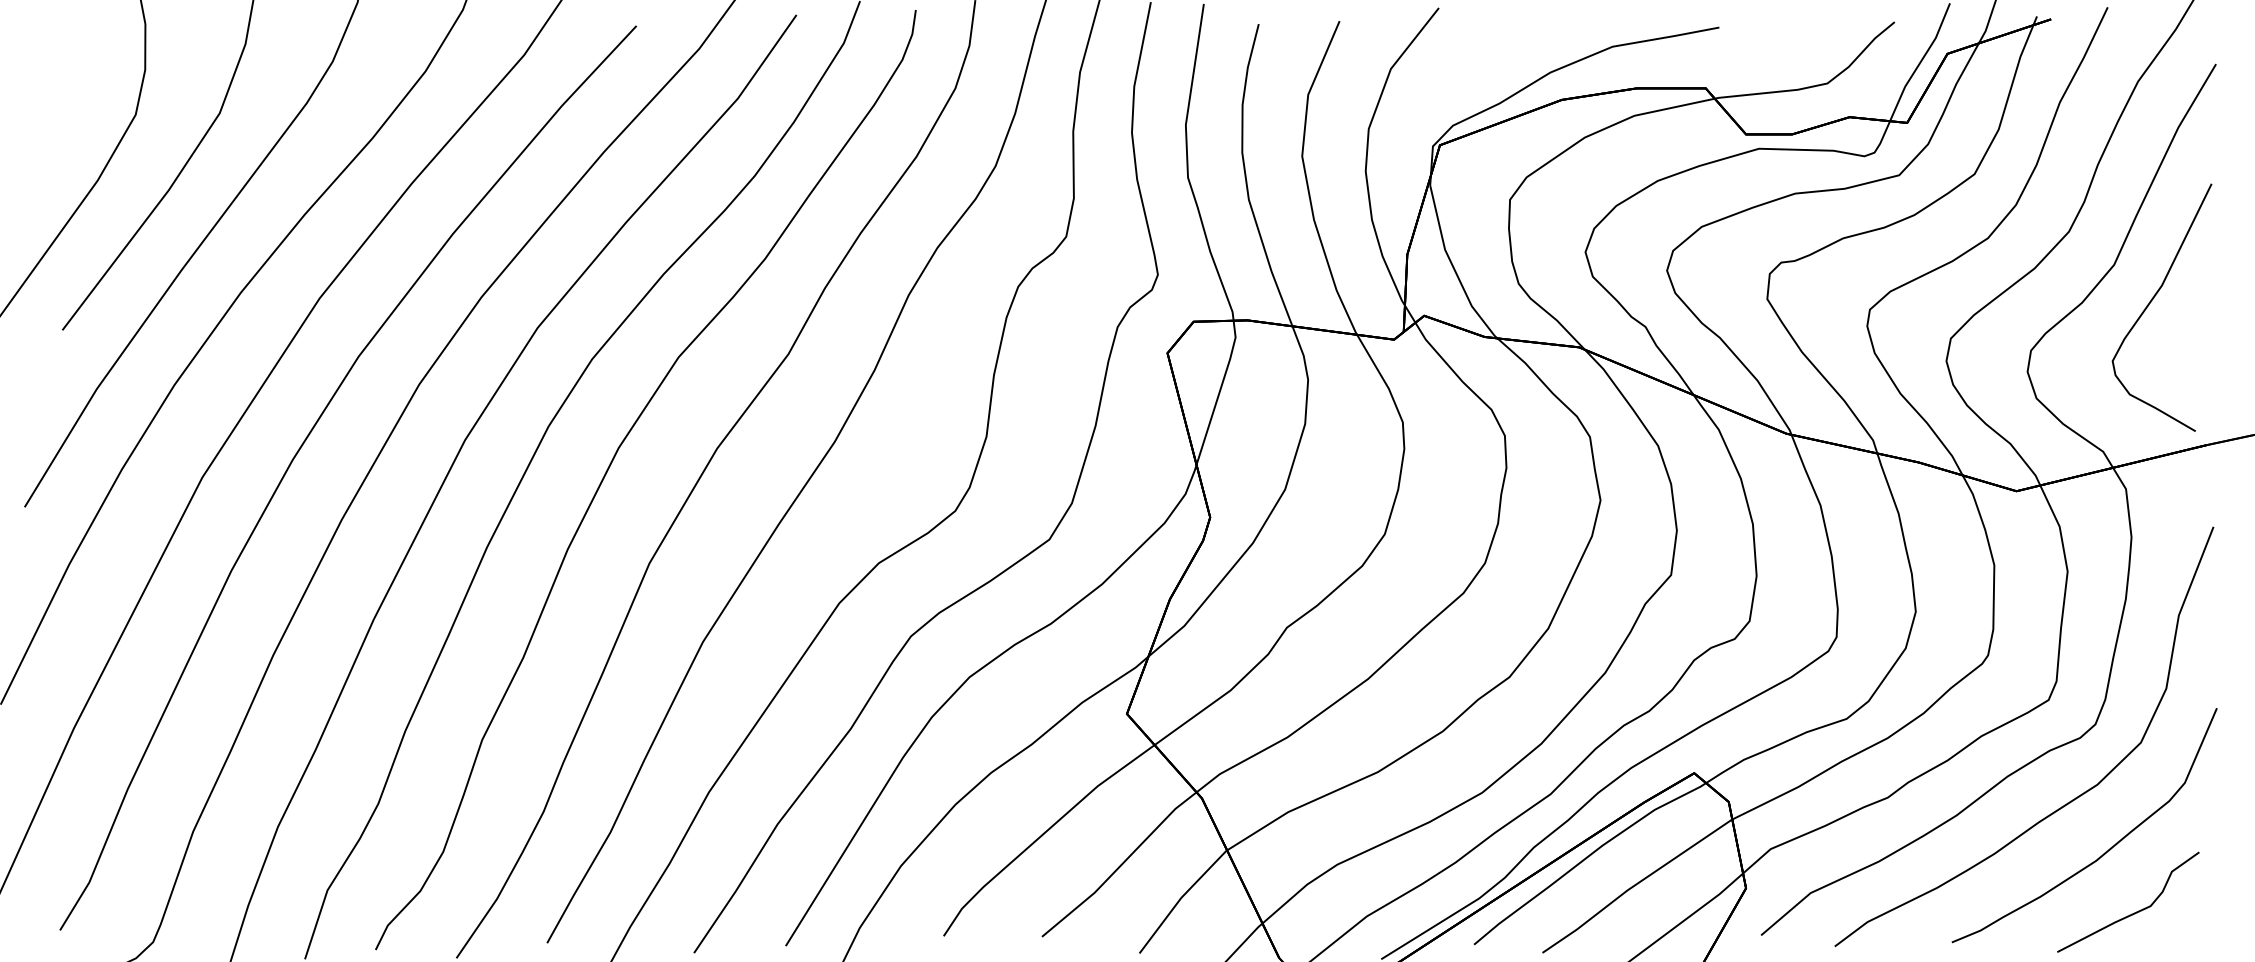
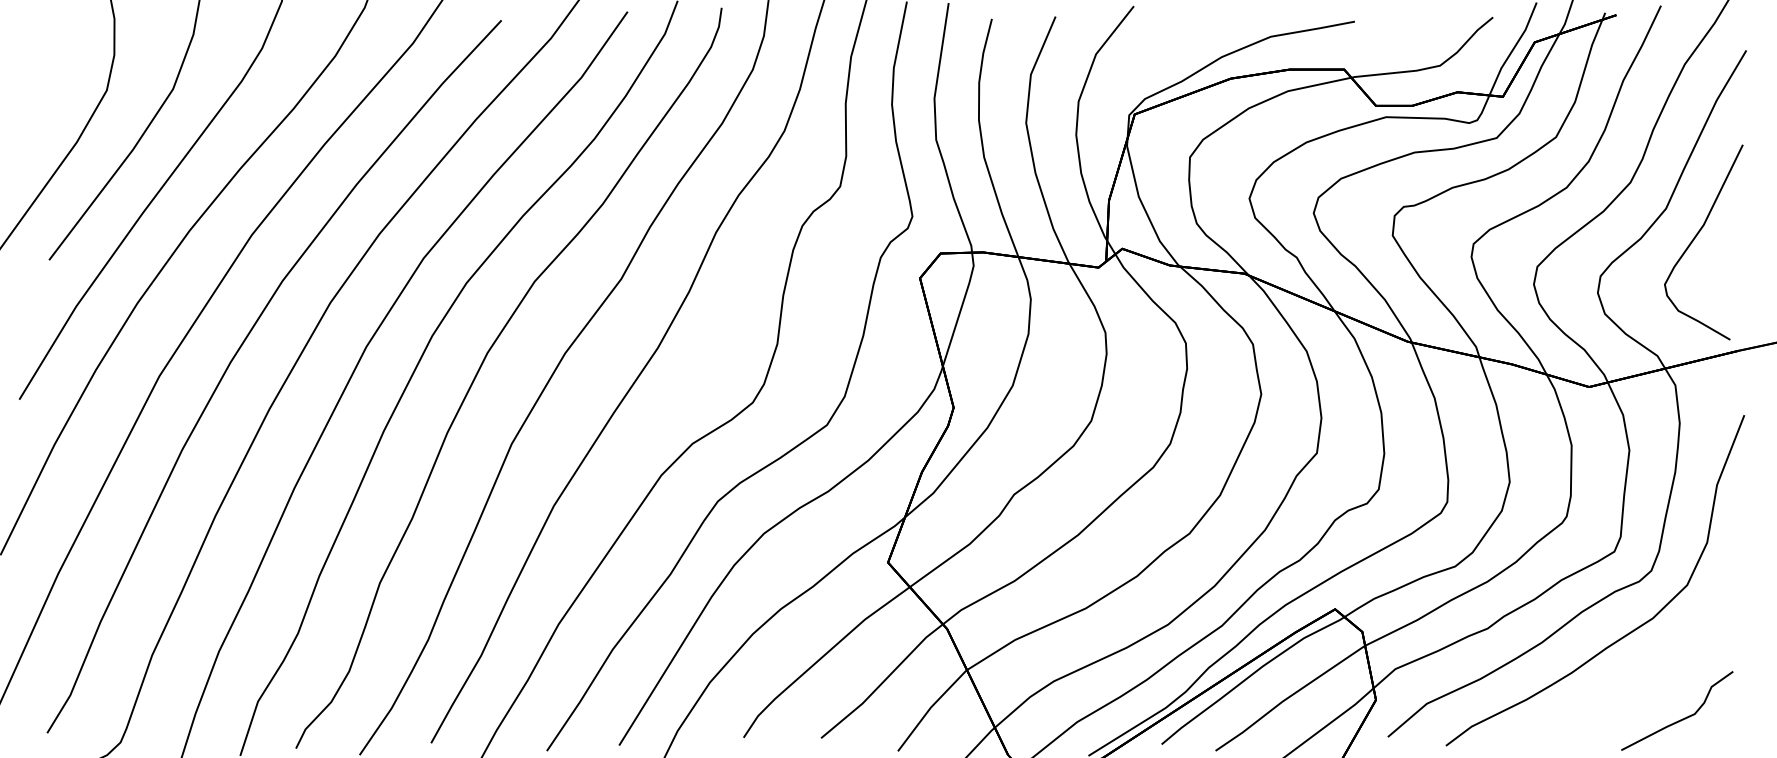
curve: (2105, 851) -> (1659, 670), removed

